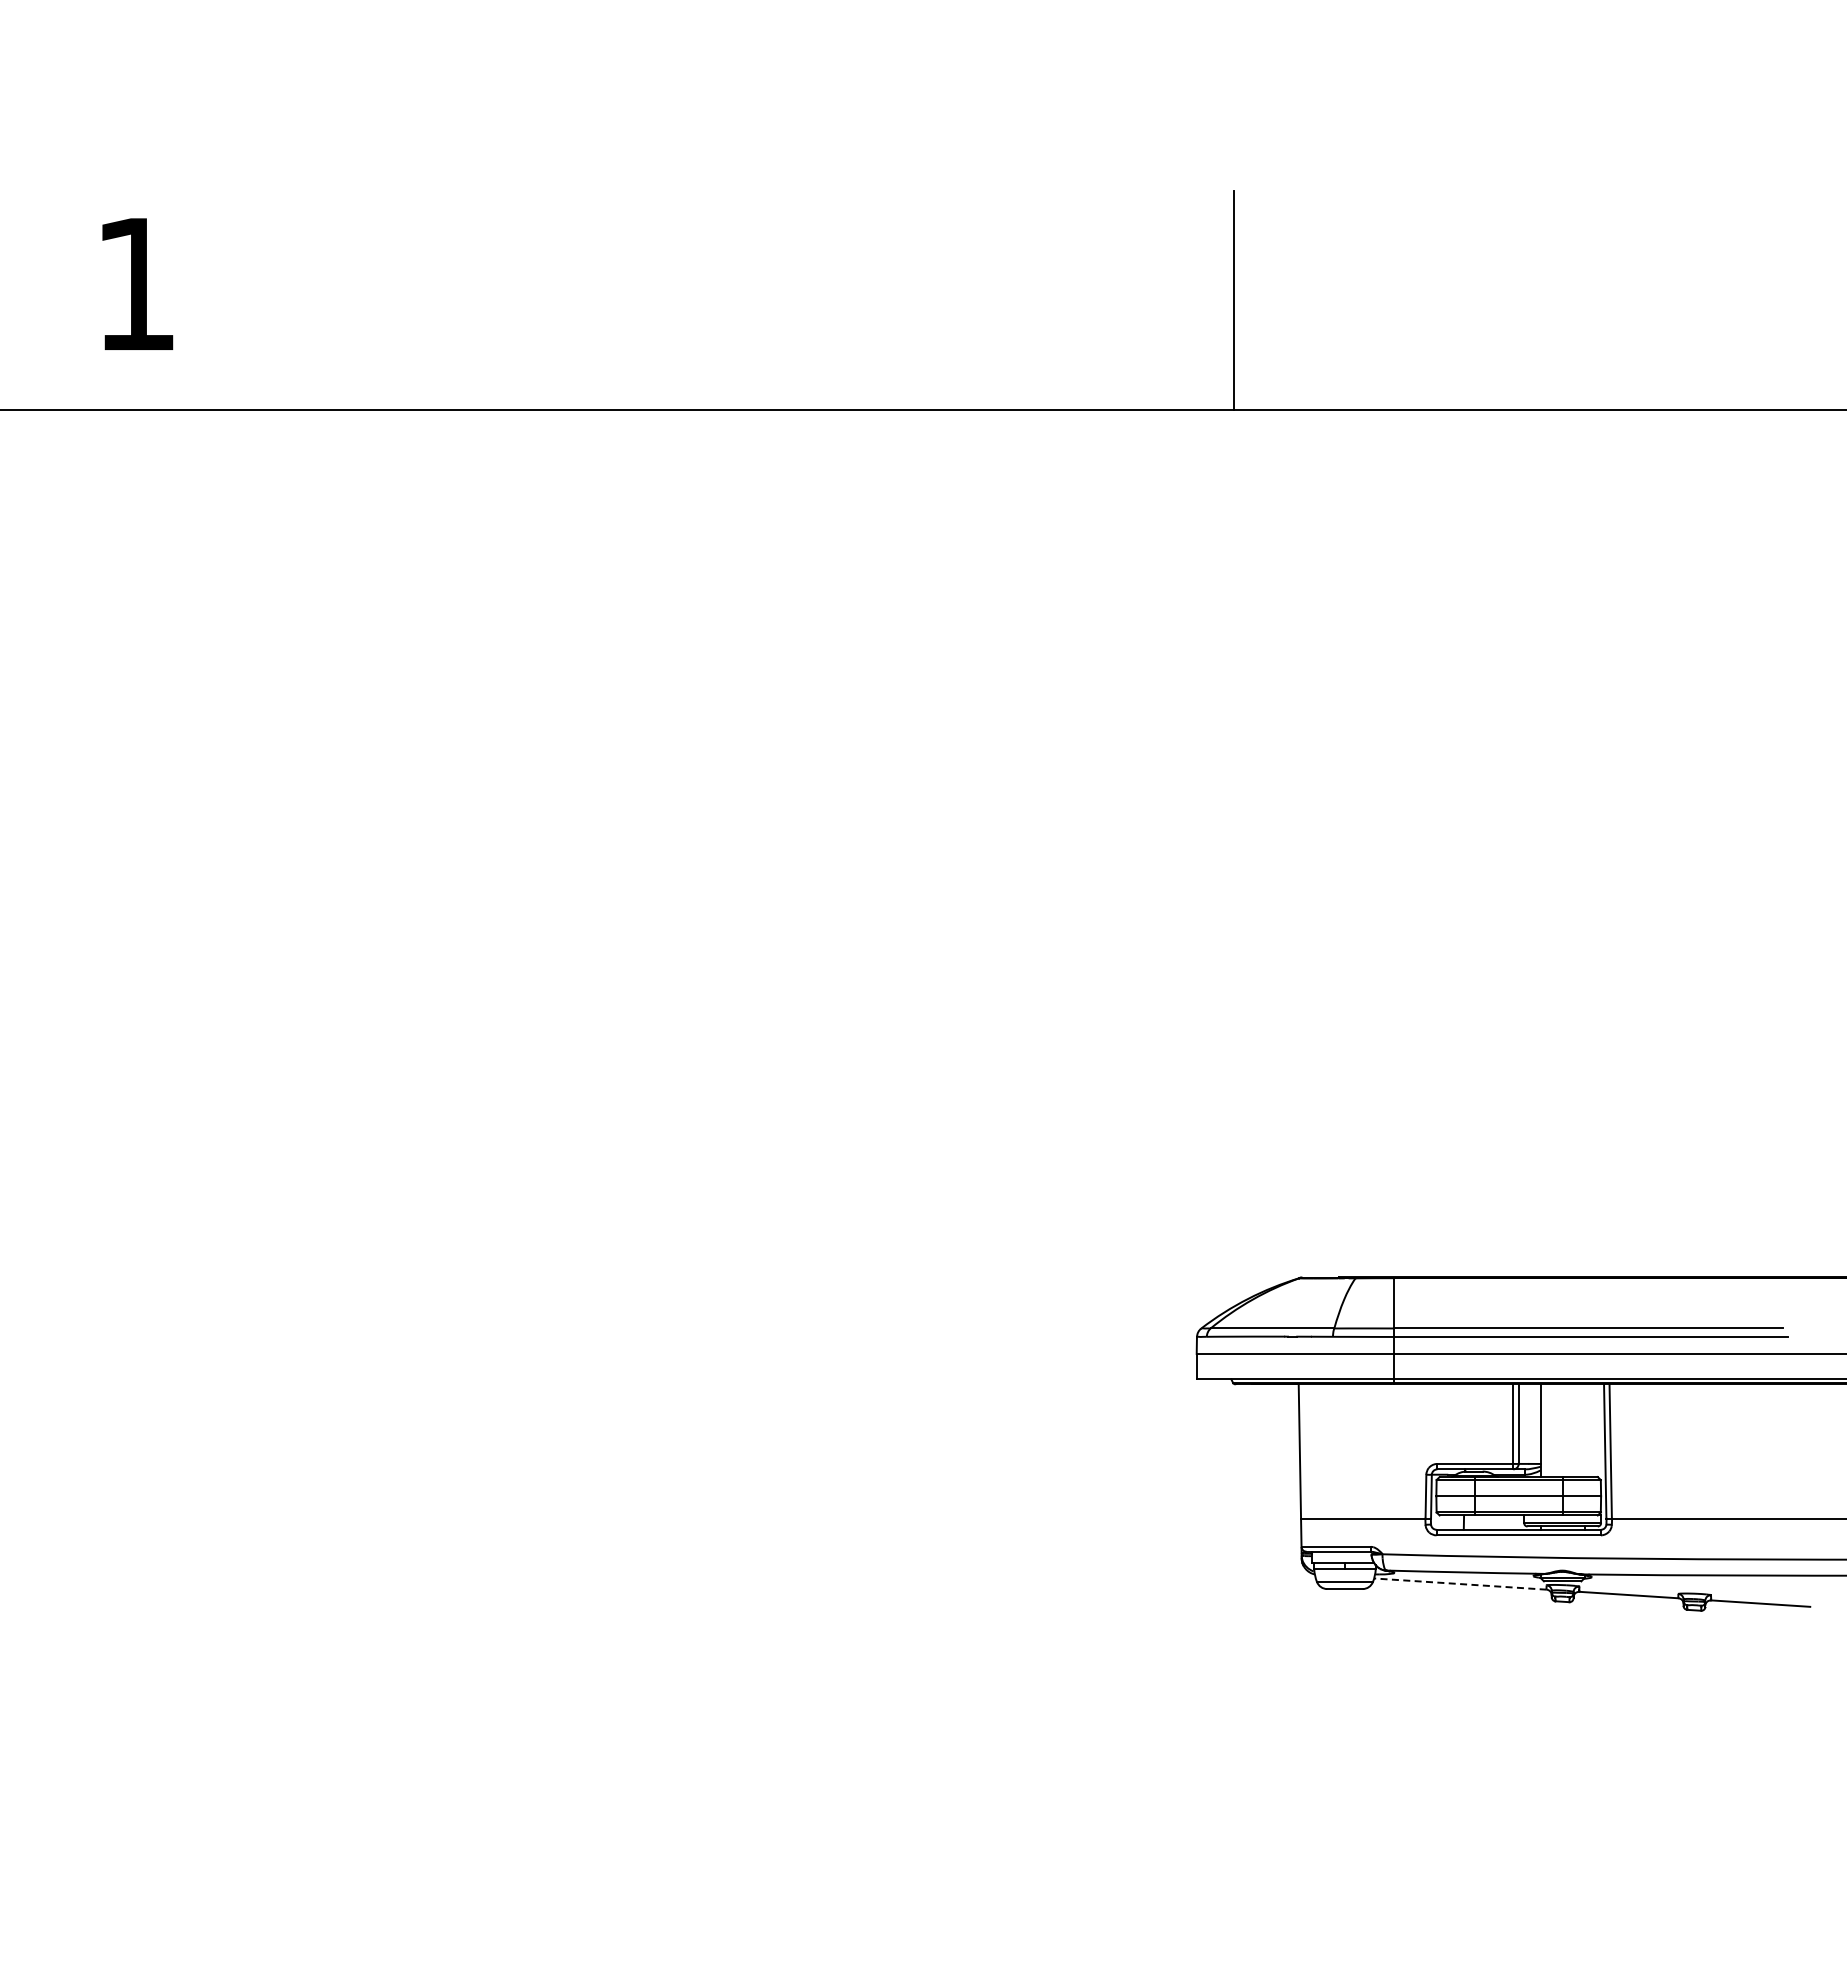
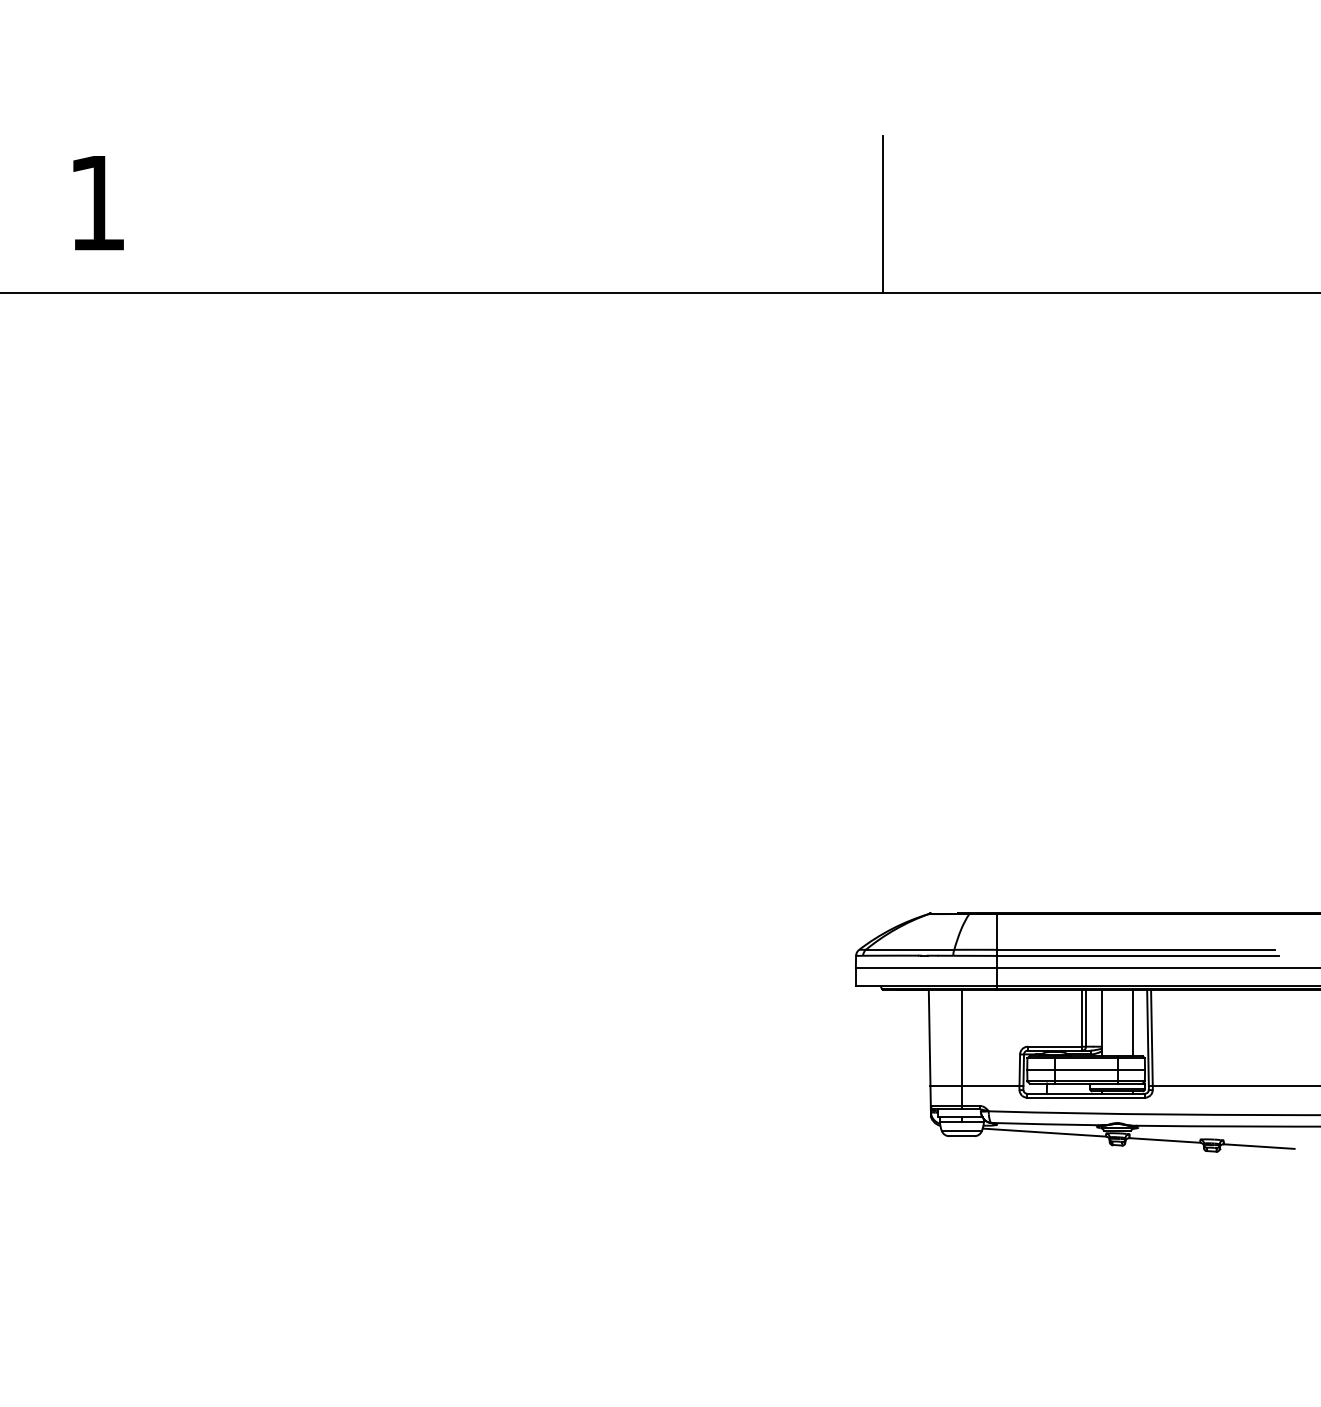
line: (1584, 1430) -> (1133, 1022), added
line: (1344, 1467) -> (961, 1049), added
line: (1459, 1584) -> (1043, 1132), dashed -> solid

